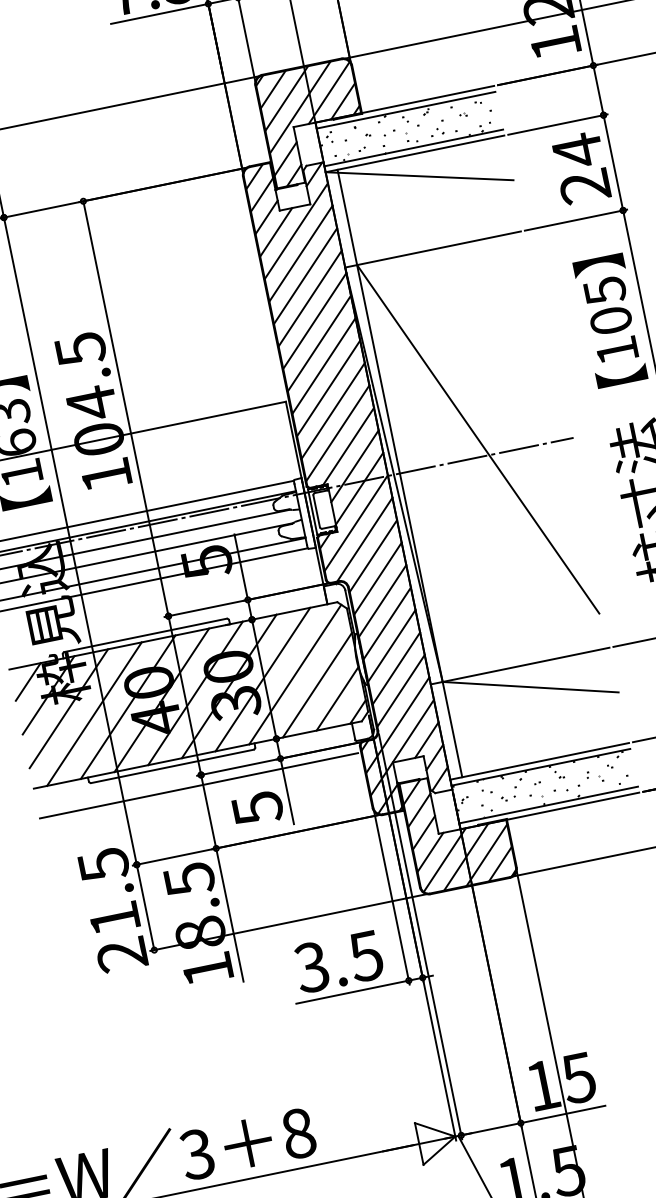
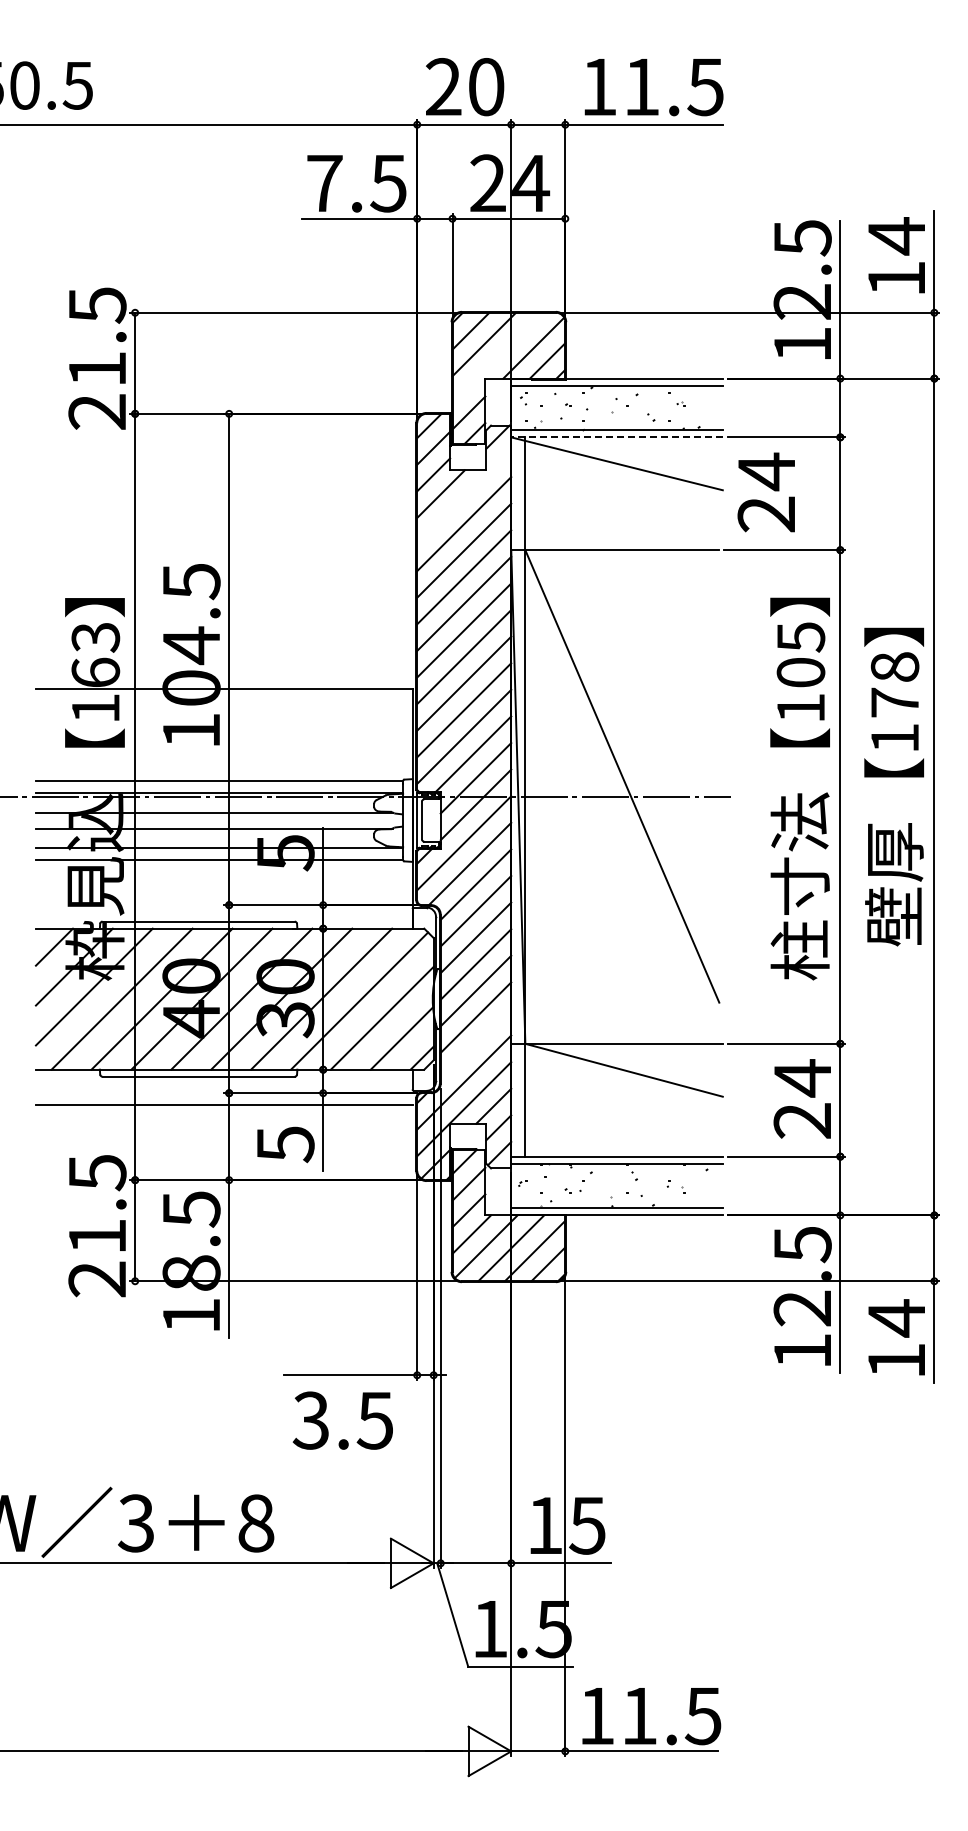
line: (300, 107) -> (497, 357), removed
line: (415, 153) -> (617, 437), solid -> dashed
text: (580, 168) -> (765, 492), moved
line: (296, 231) -> (464, 497), removed
line: (400, 691) -> (475, 1044), removed
text: (338, 961) -> (342, 1420), moved

